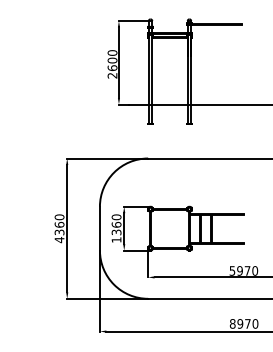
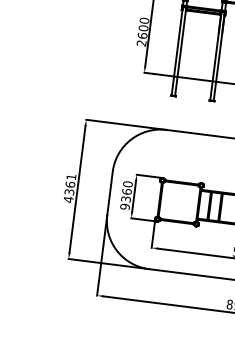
text: (59, 217) -> (71, 177), 4360 -> 4361
text: (116, 239) -> (125, 206), 1360 -> 9360

